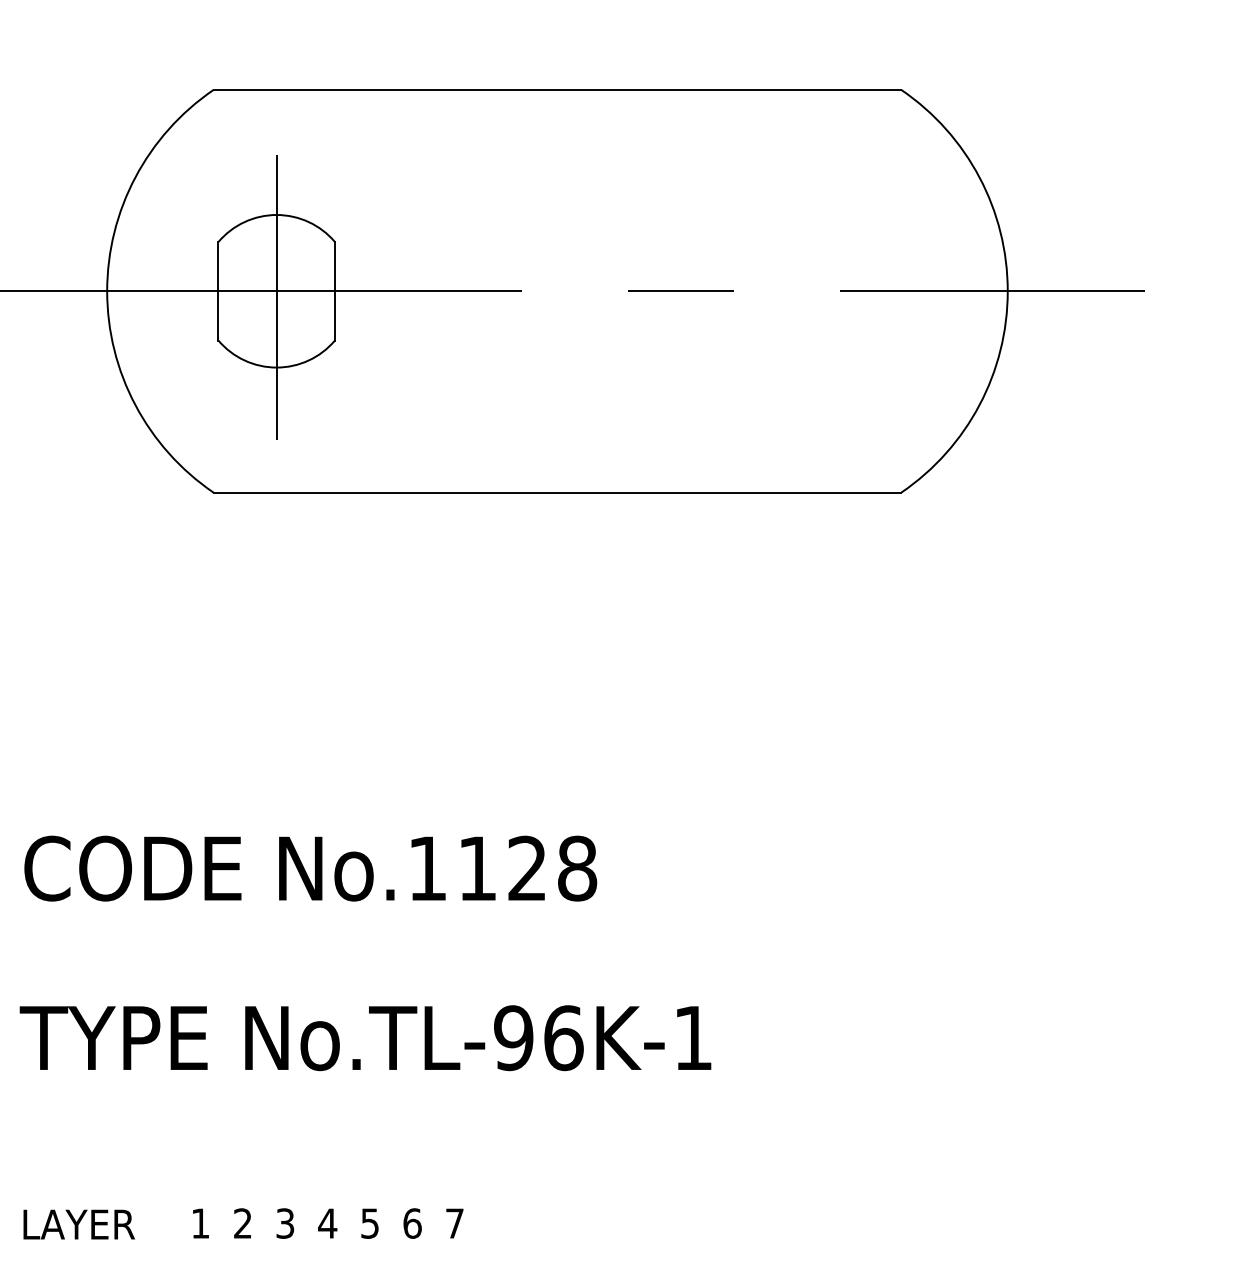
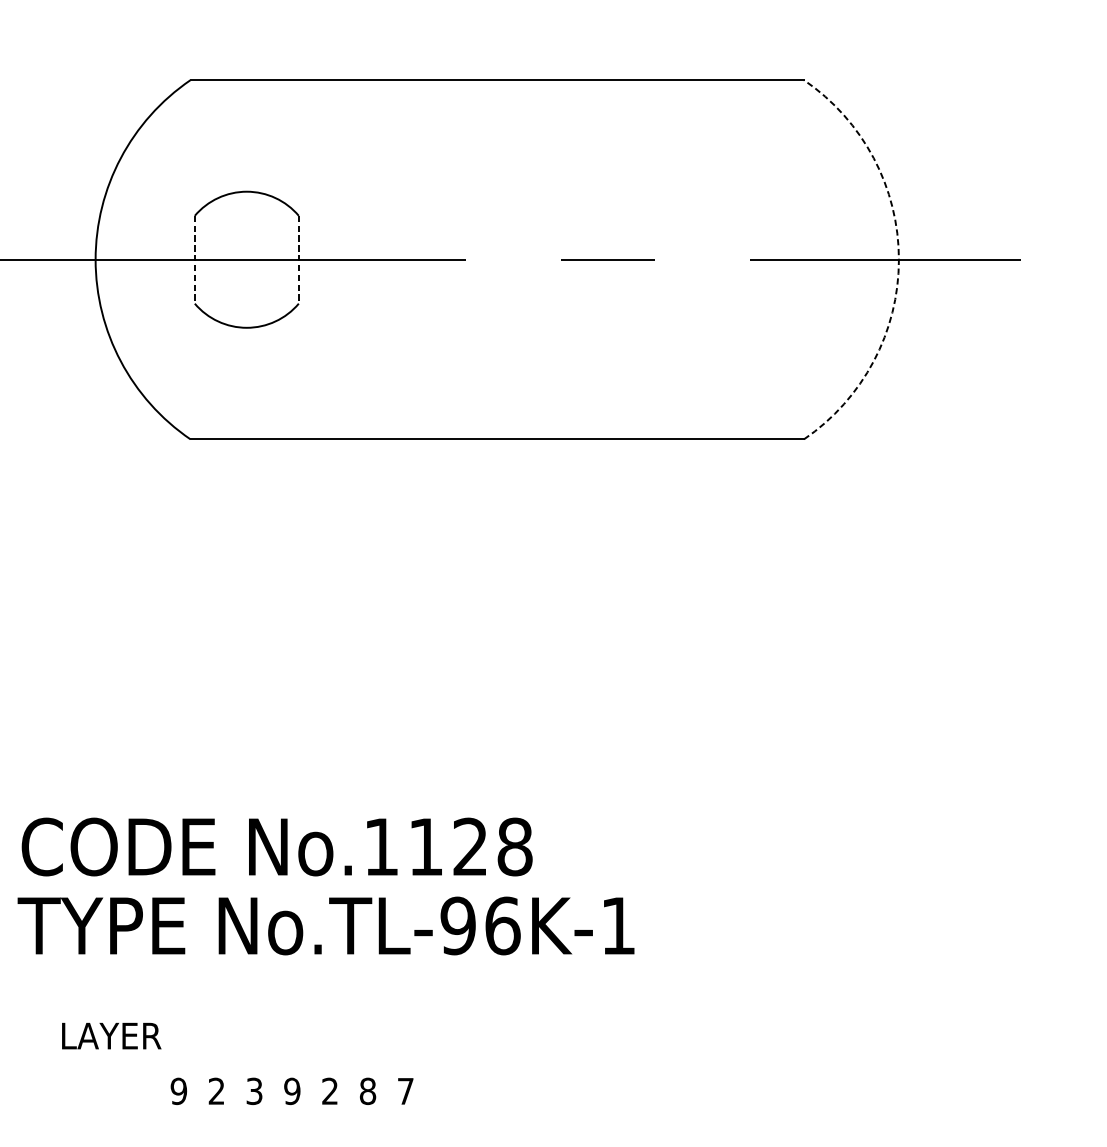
line: (218, 291) -> (194, 259), solid -> dashed
line: (334, 291) -> (298, 259), solid -> dashed
arc: (1007, 291) -> (898, 259), solid -> dashed
line: (276, 297) -> (246, 265), removed
text: (310, 868) -> (276, 846), moved
text: (200, 1223) -> (178, 1091), 1 -> 9
text: (327, 1223) -> (292, 1091), 4 -> 9
text: (369, 1223) -> (329, 1091), 5 -> 2
text: (412, 1223) -> (367, 1091), 6 -> 8
text: (78, 1224) -> (111, 1036), moved

